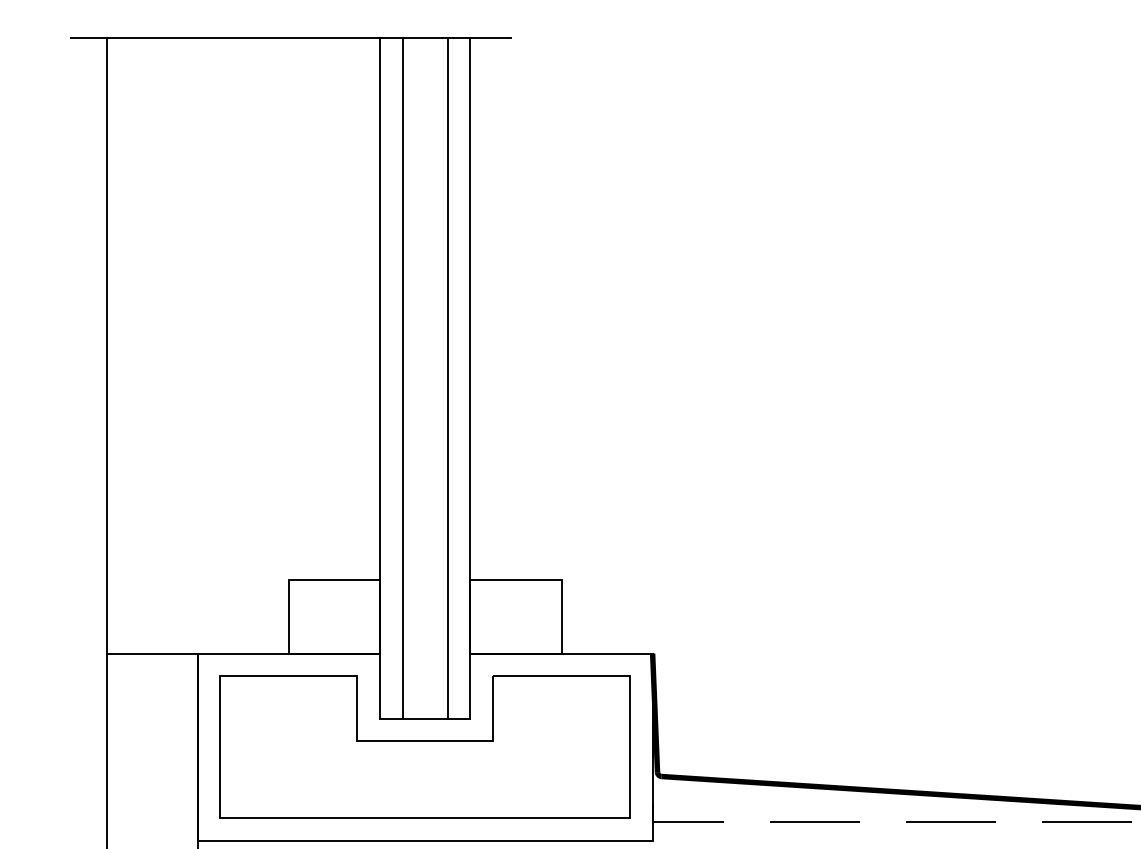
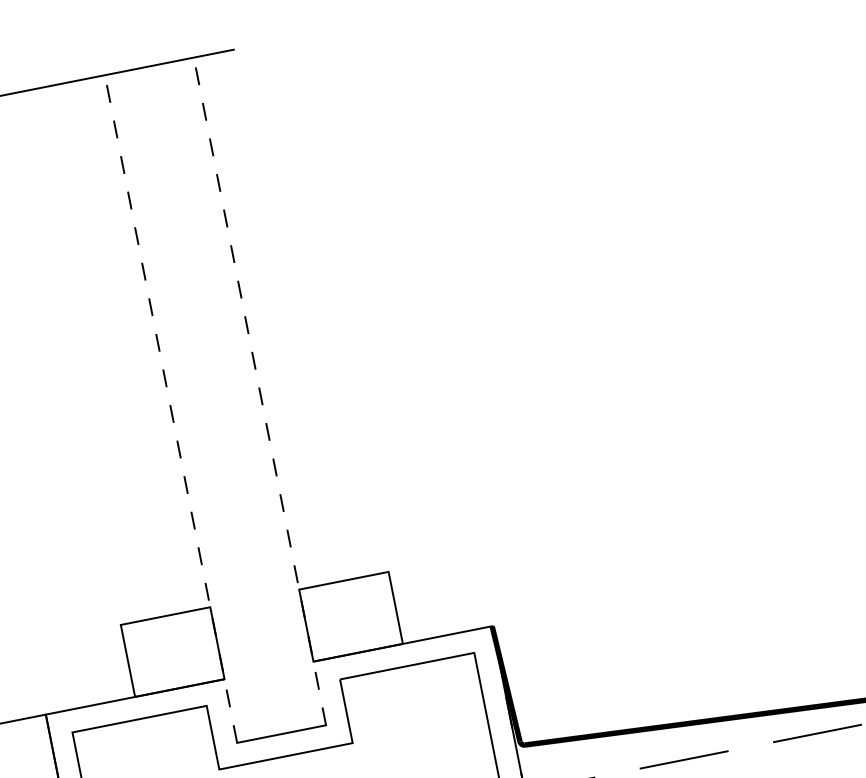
line: (379, 377) -> (170, 408), solid -> dashed
line: (402, 377) -> (193, 403), removed
line: (447, 377) -> (237, 395), removed
line: (470, 377) -> (259, 390), solid -> dashed

